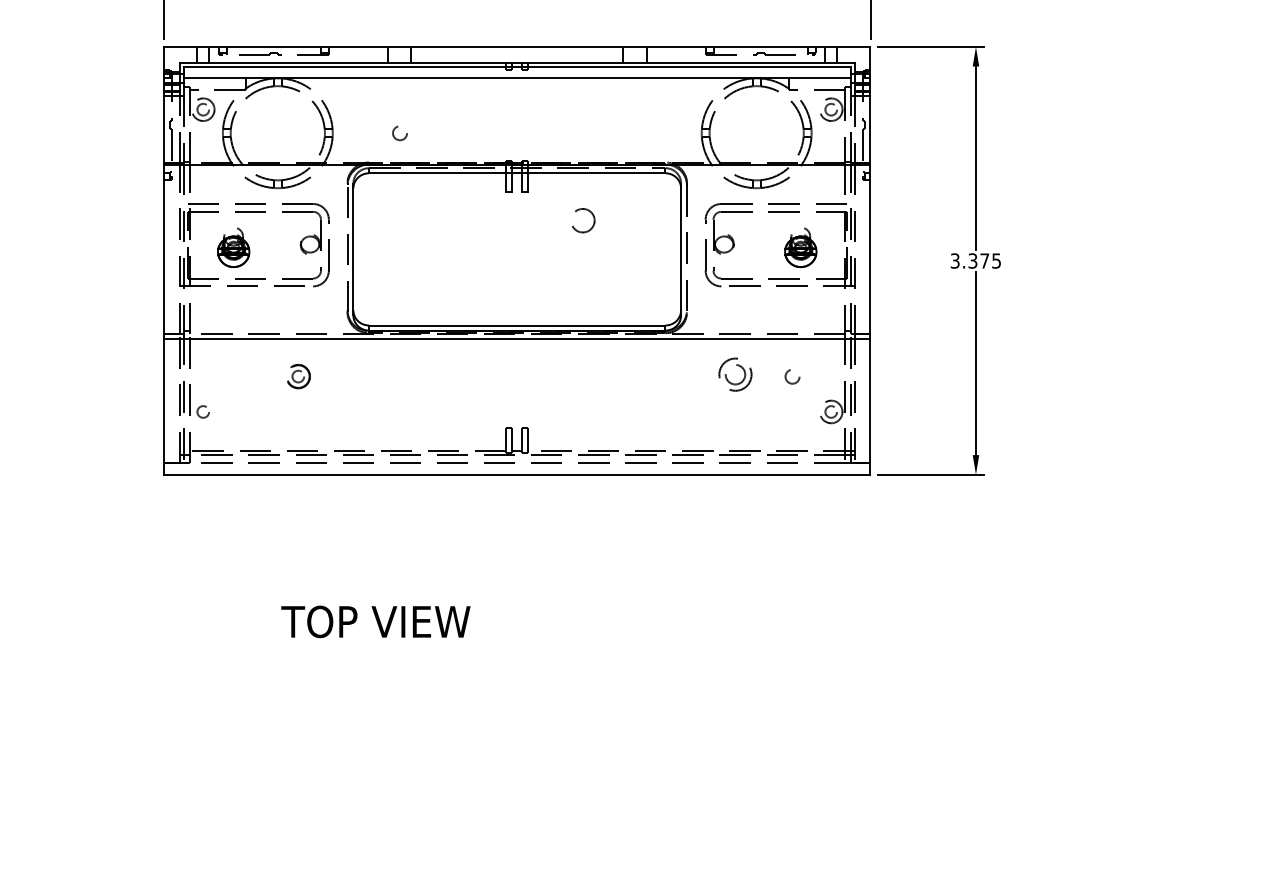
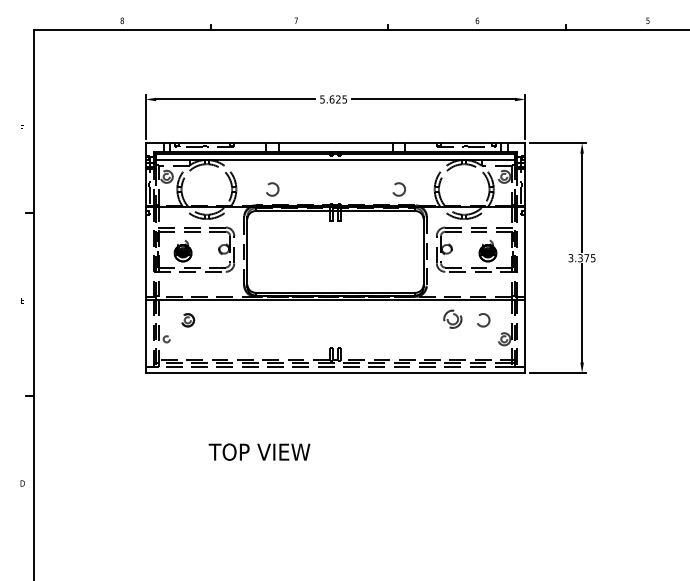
circle: (399, 133) -> (272, 189), size x1.67
circle: (582, 220) -> (398, 189), moved
part: (299, 376) -> (188, 320), moved
circle: (792, 376) -> (483, 320), size x1.67

